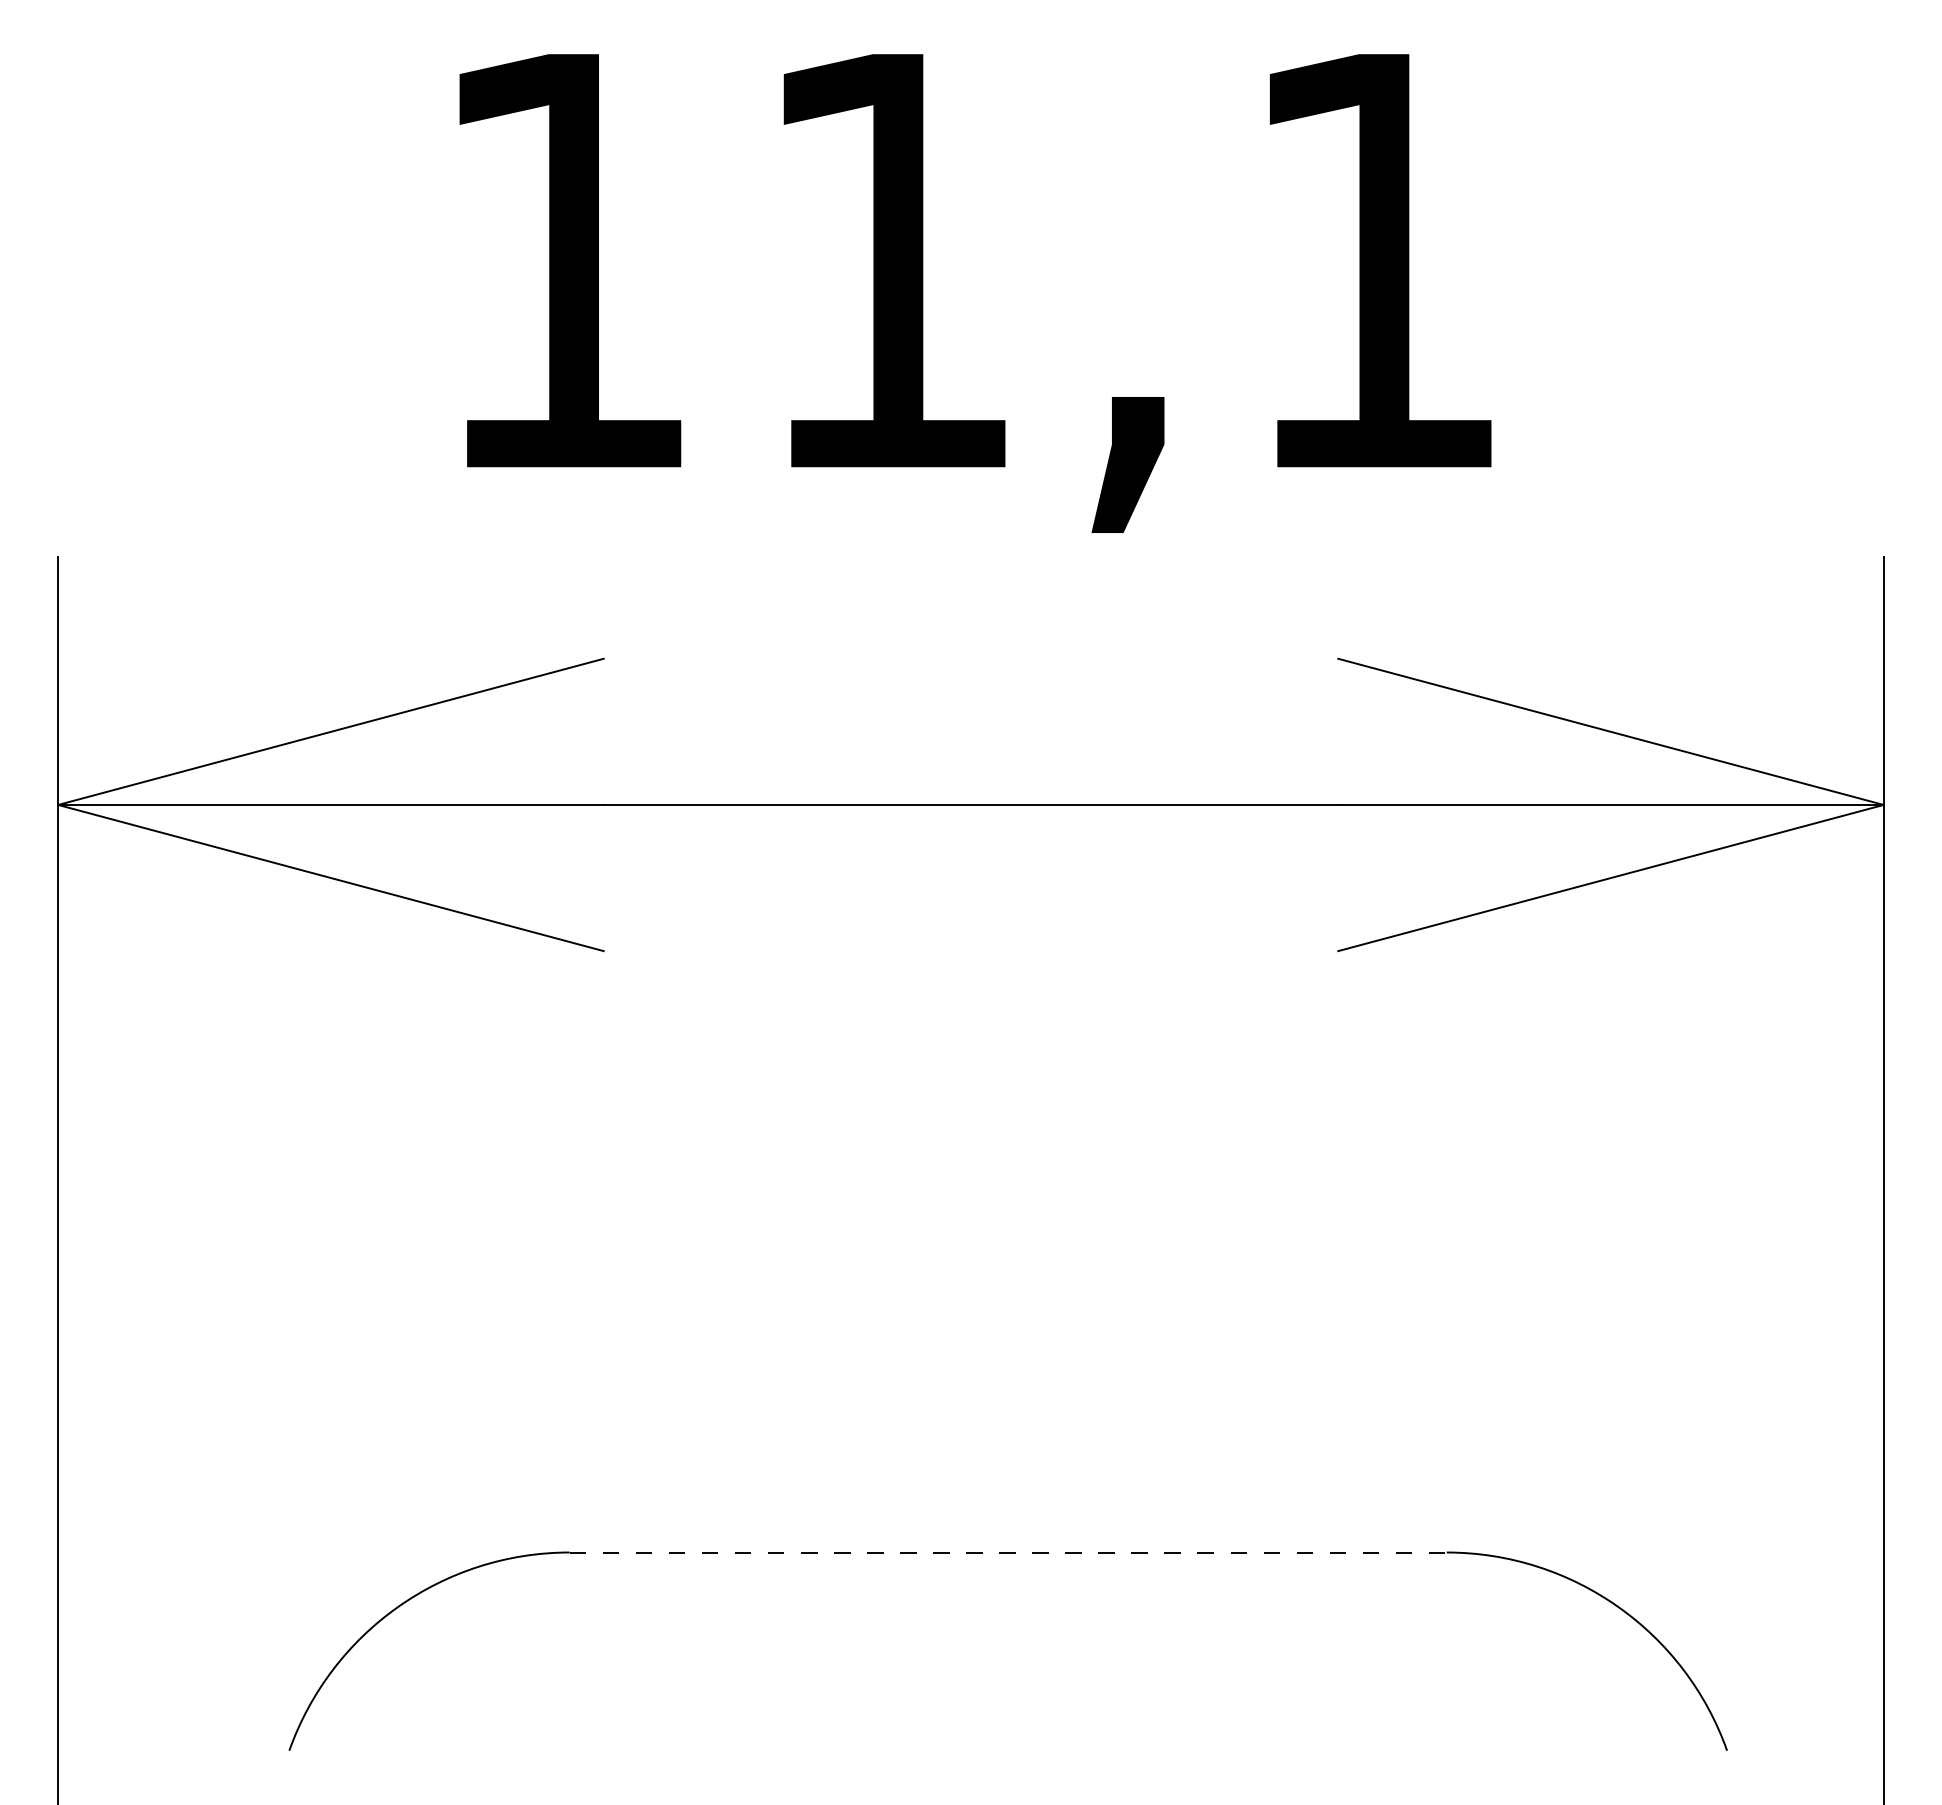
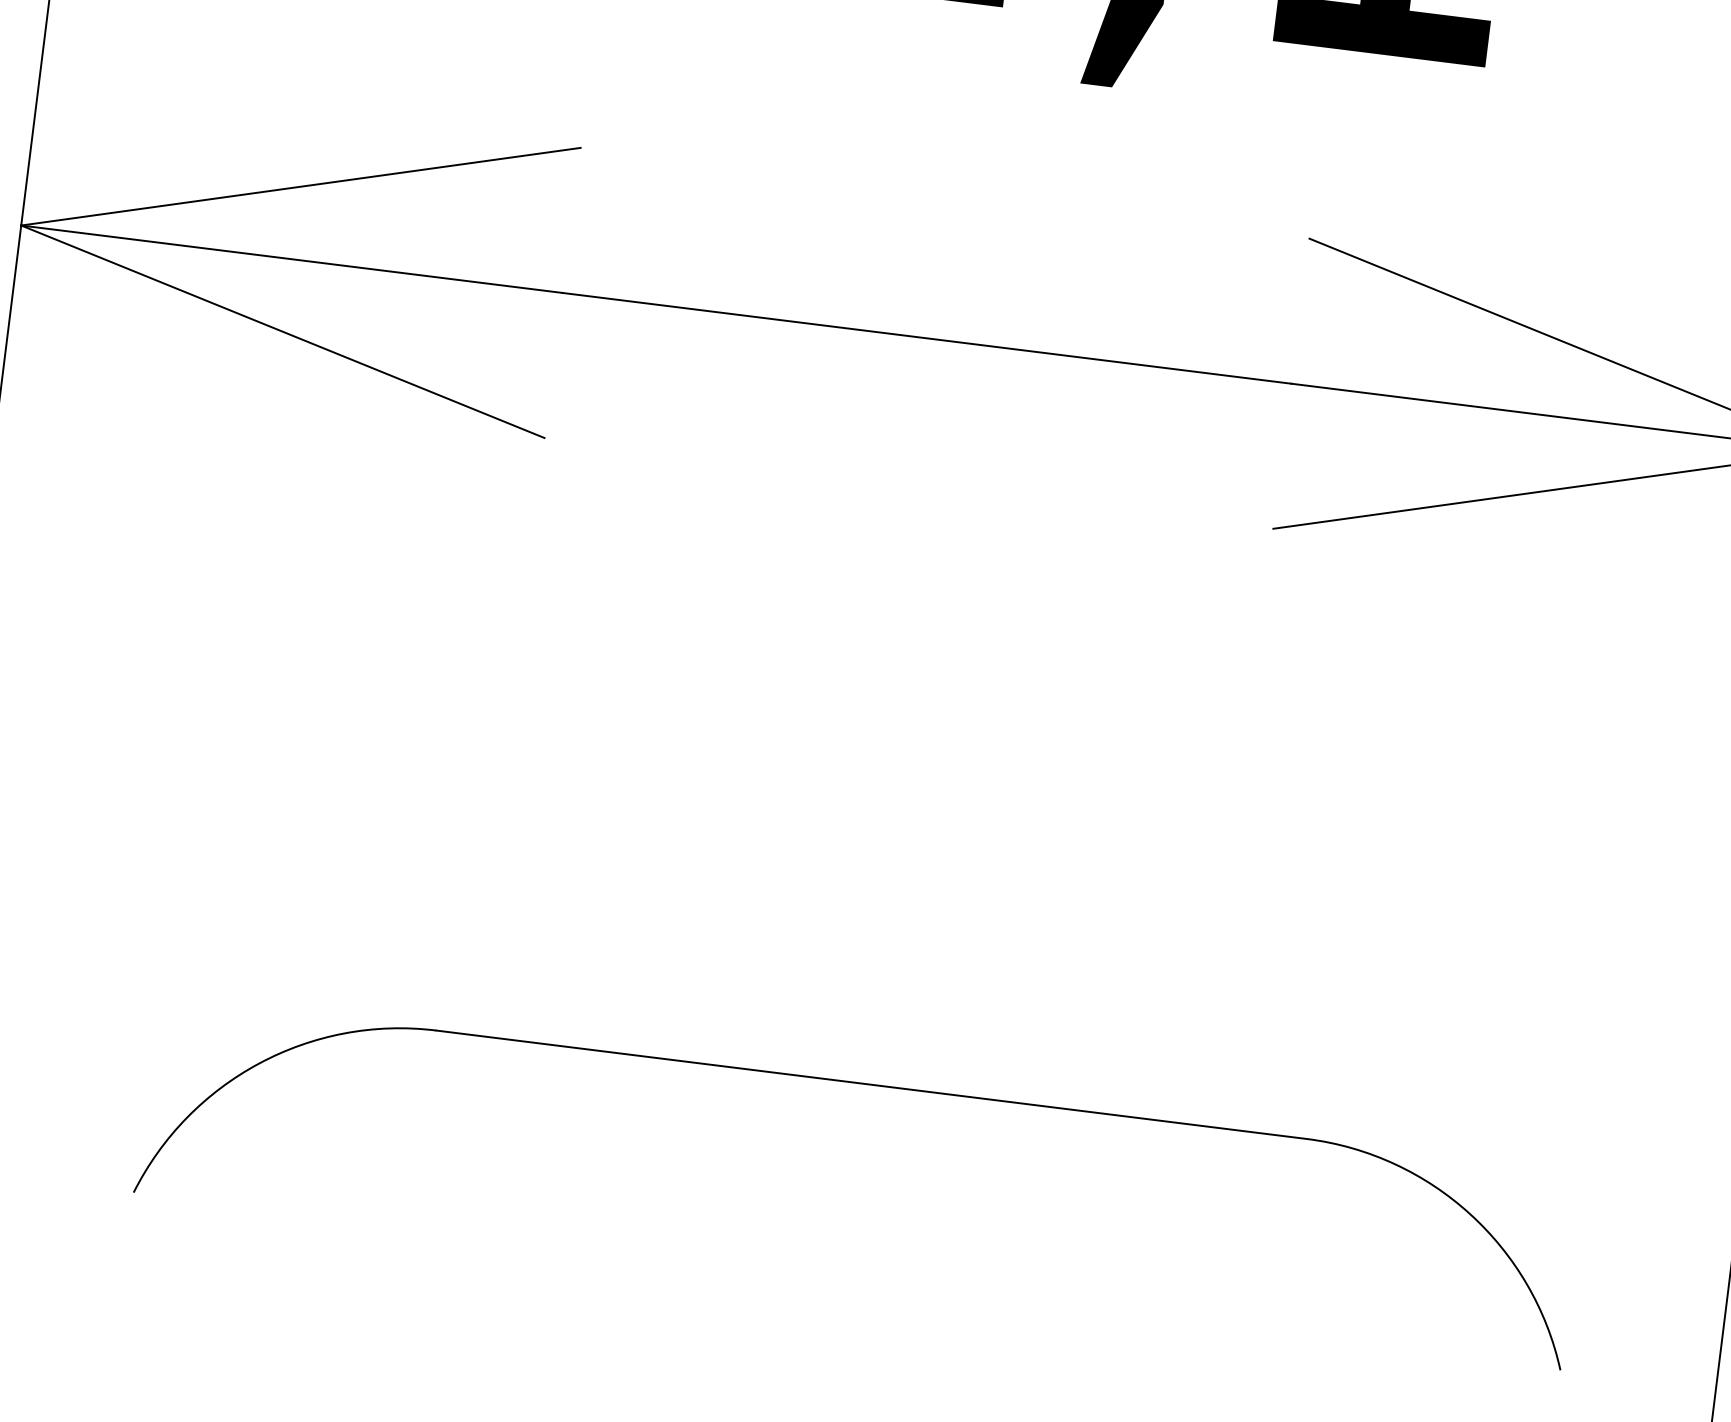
line: (1008, 1552) -> (871, 1084), dashed -> solid

